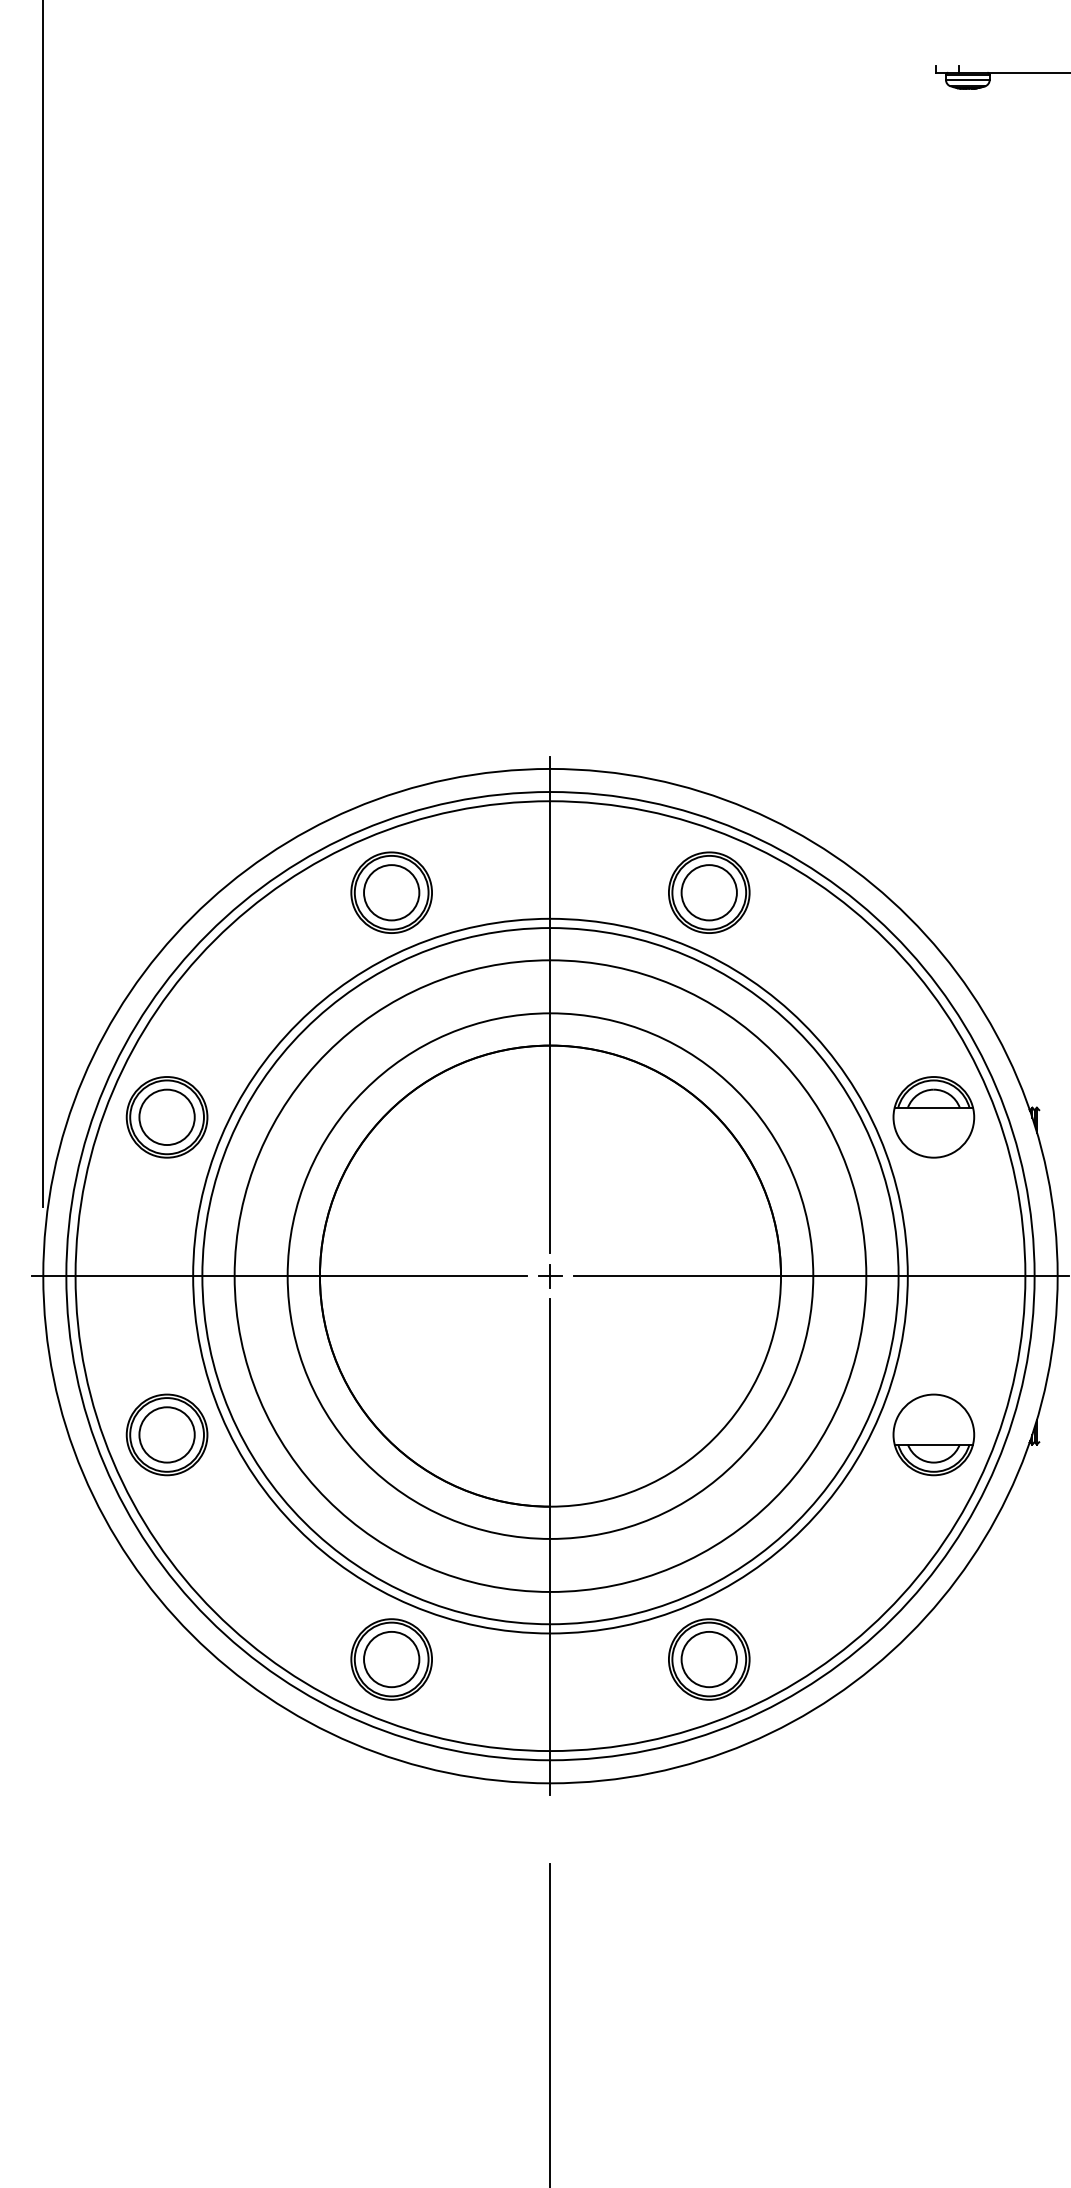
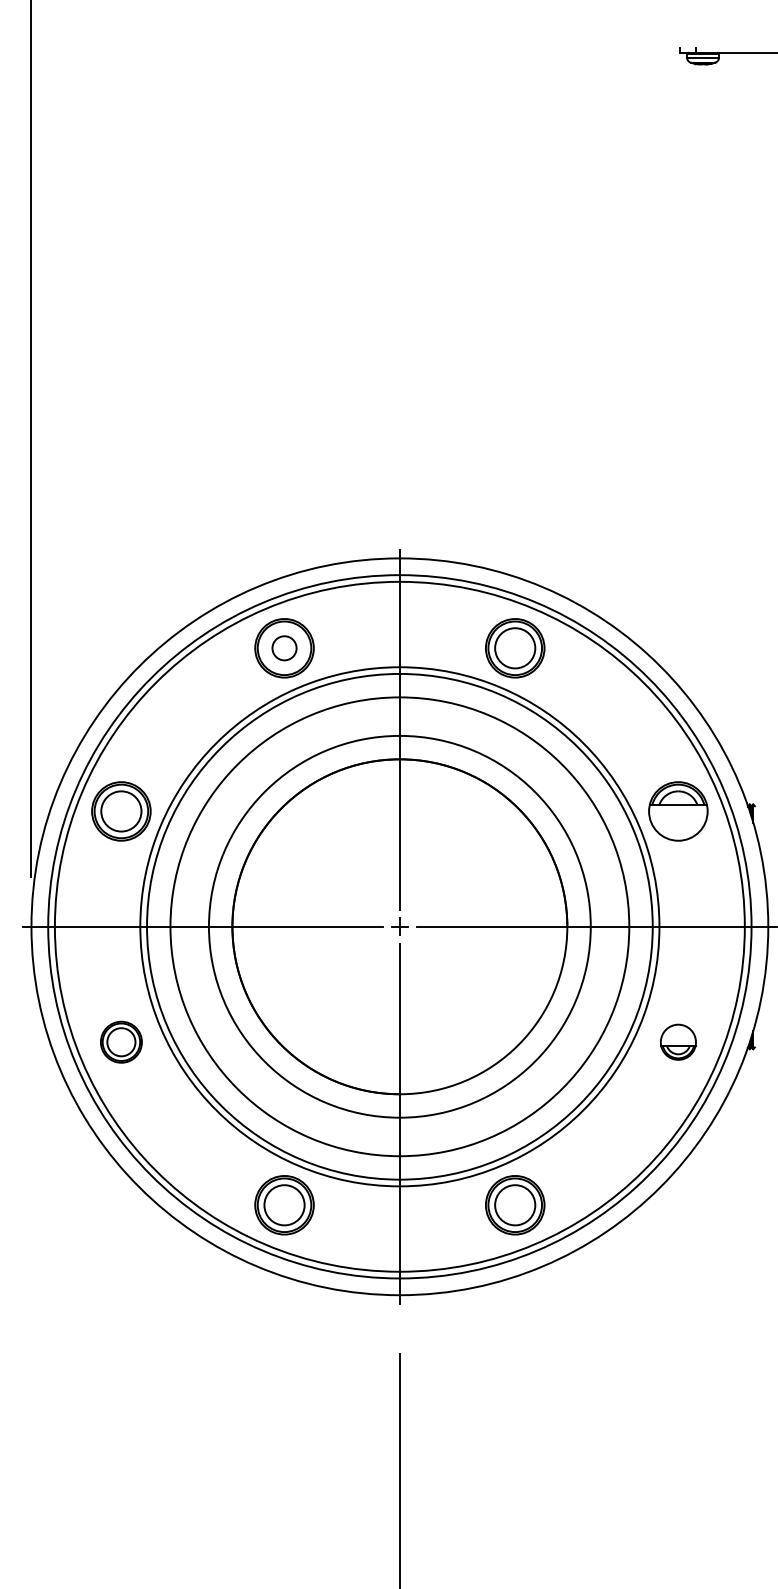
circle: (391, 893) -> (284, 648), size x0.6
part: (167, 1435) -> (121, 1042), size x0.7
part: (934, 1435) -> (678, 1042), size x0.6

